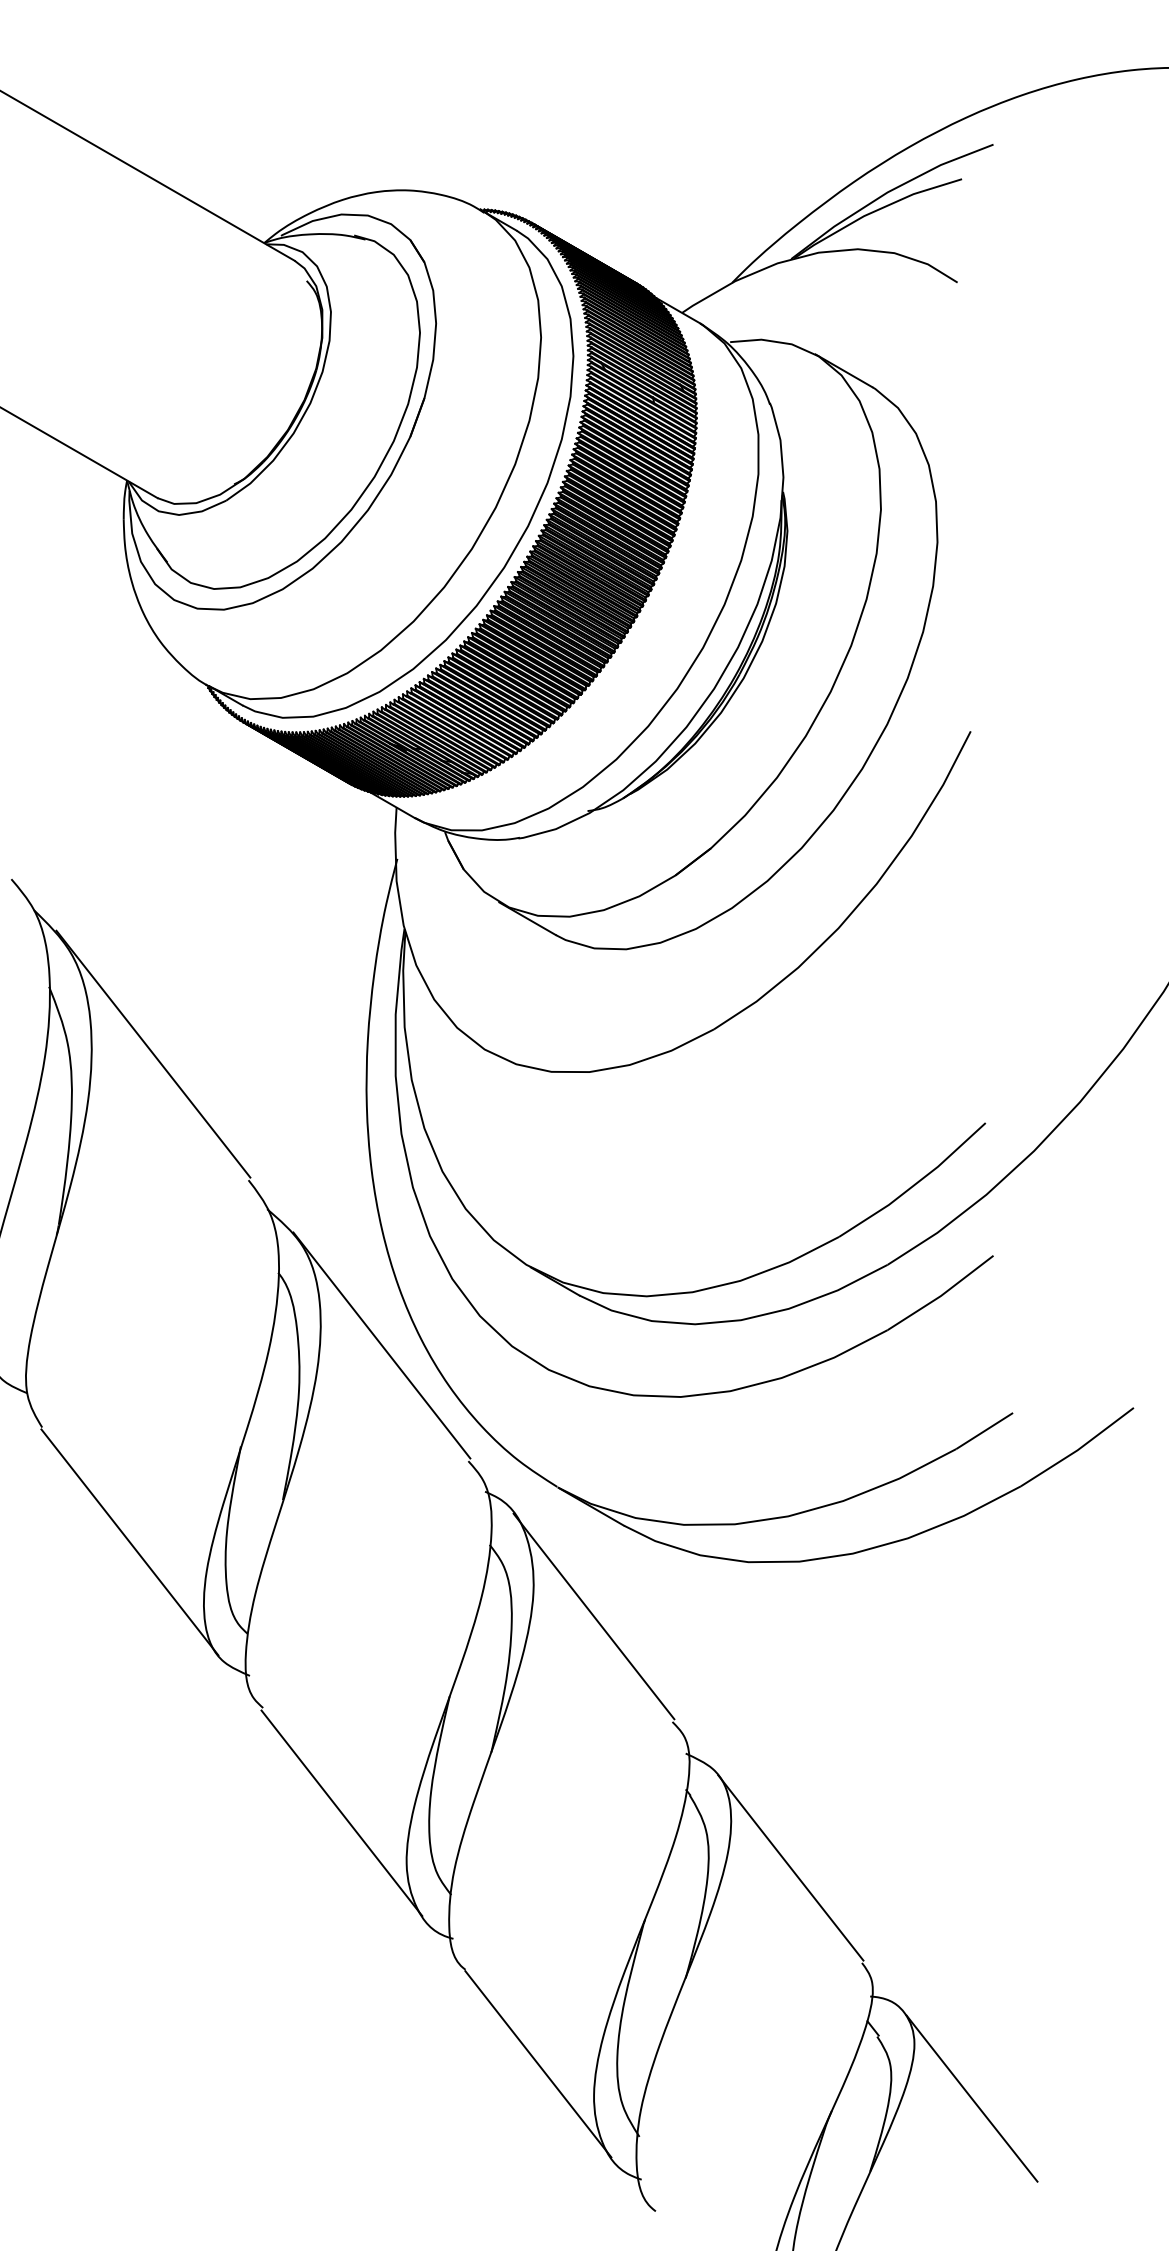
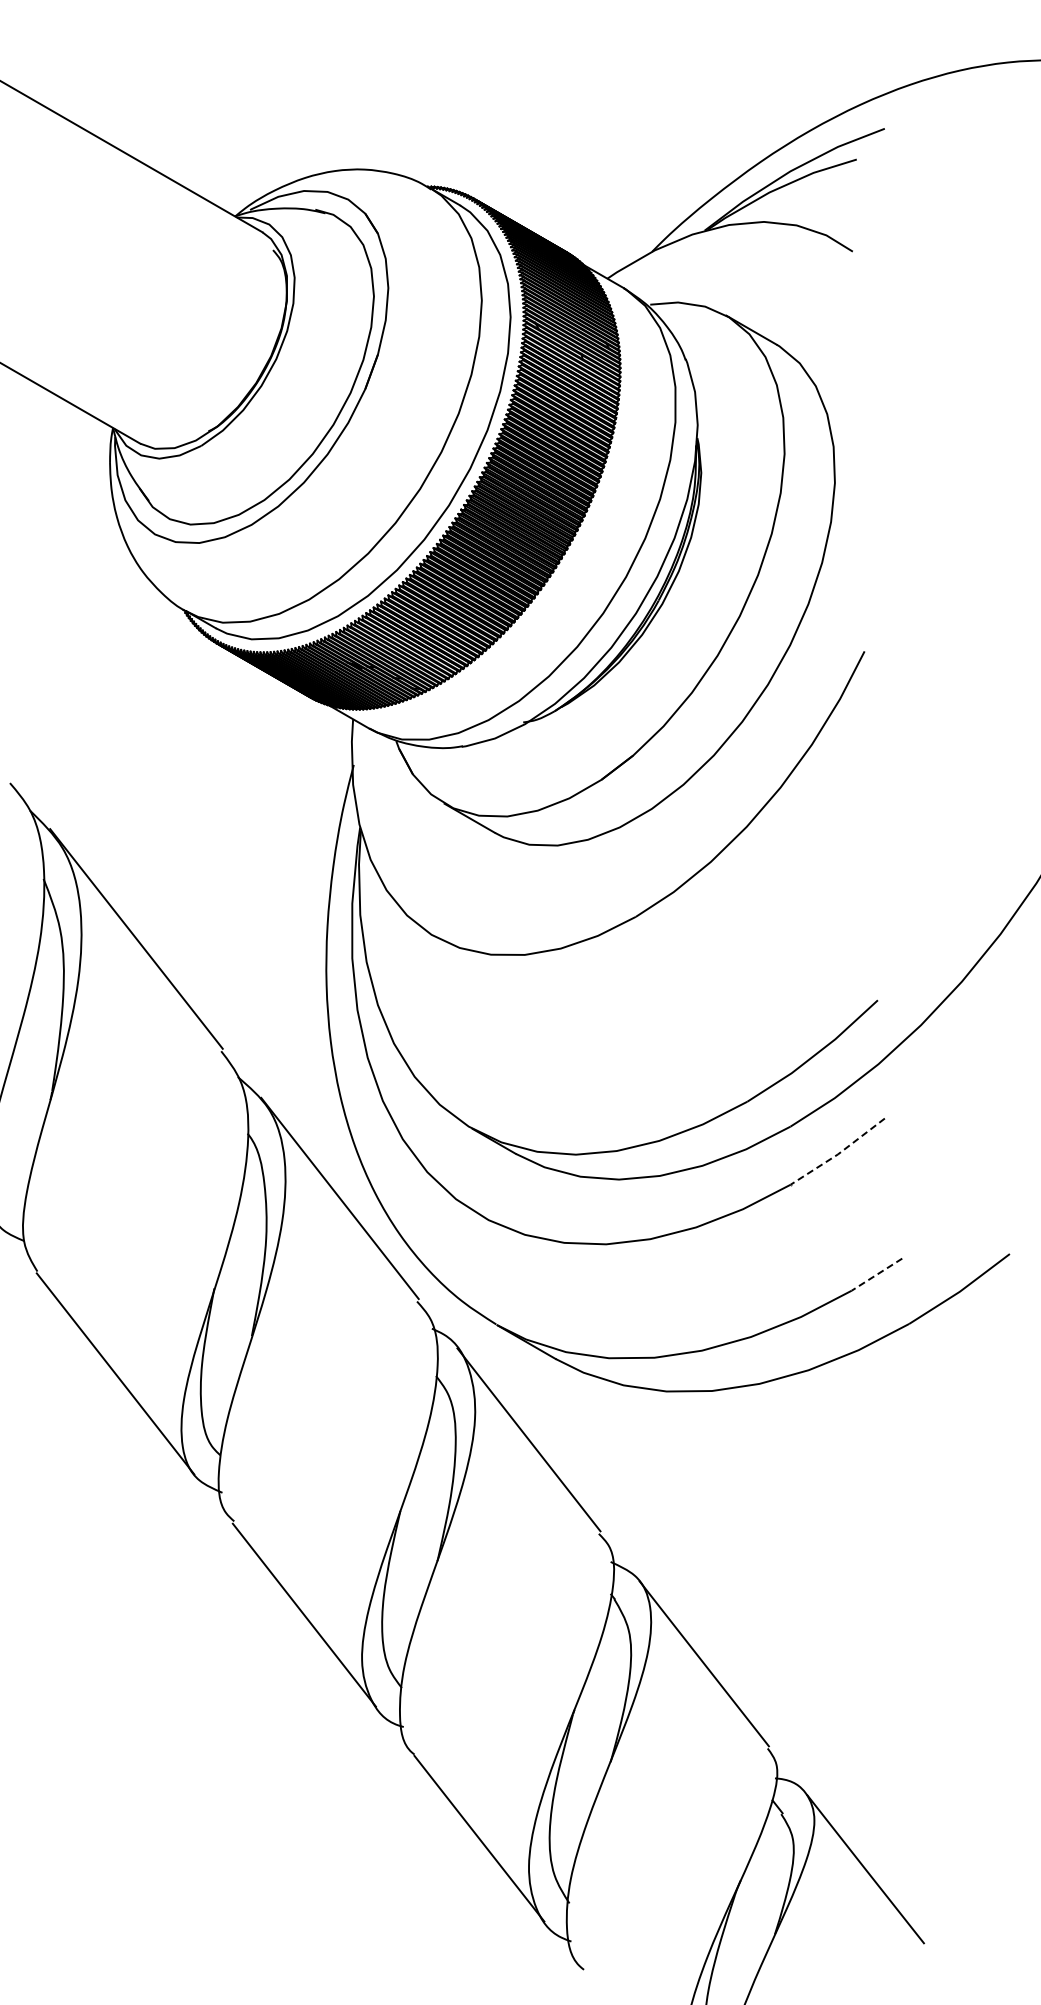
line: (940, 1296) -> (837, 1154), solid -> dashed
line: (984, 1430) -> (876, 1274), solid -> dashed

